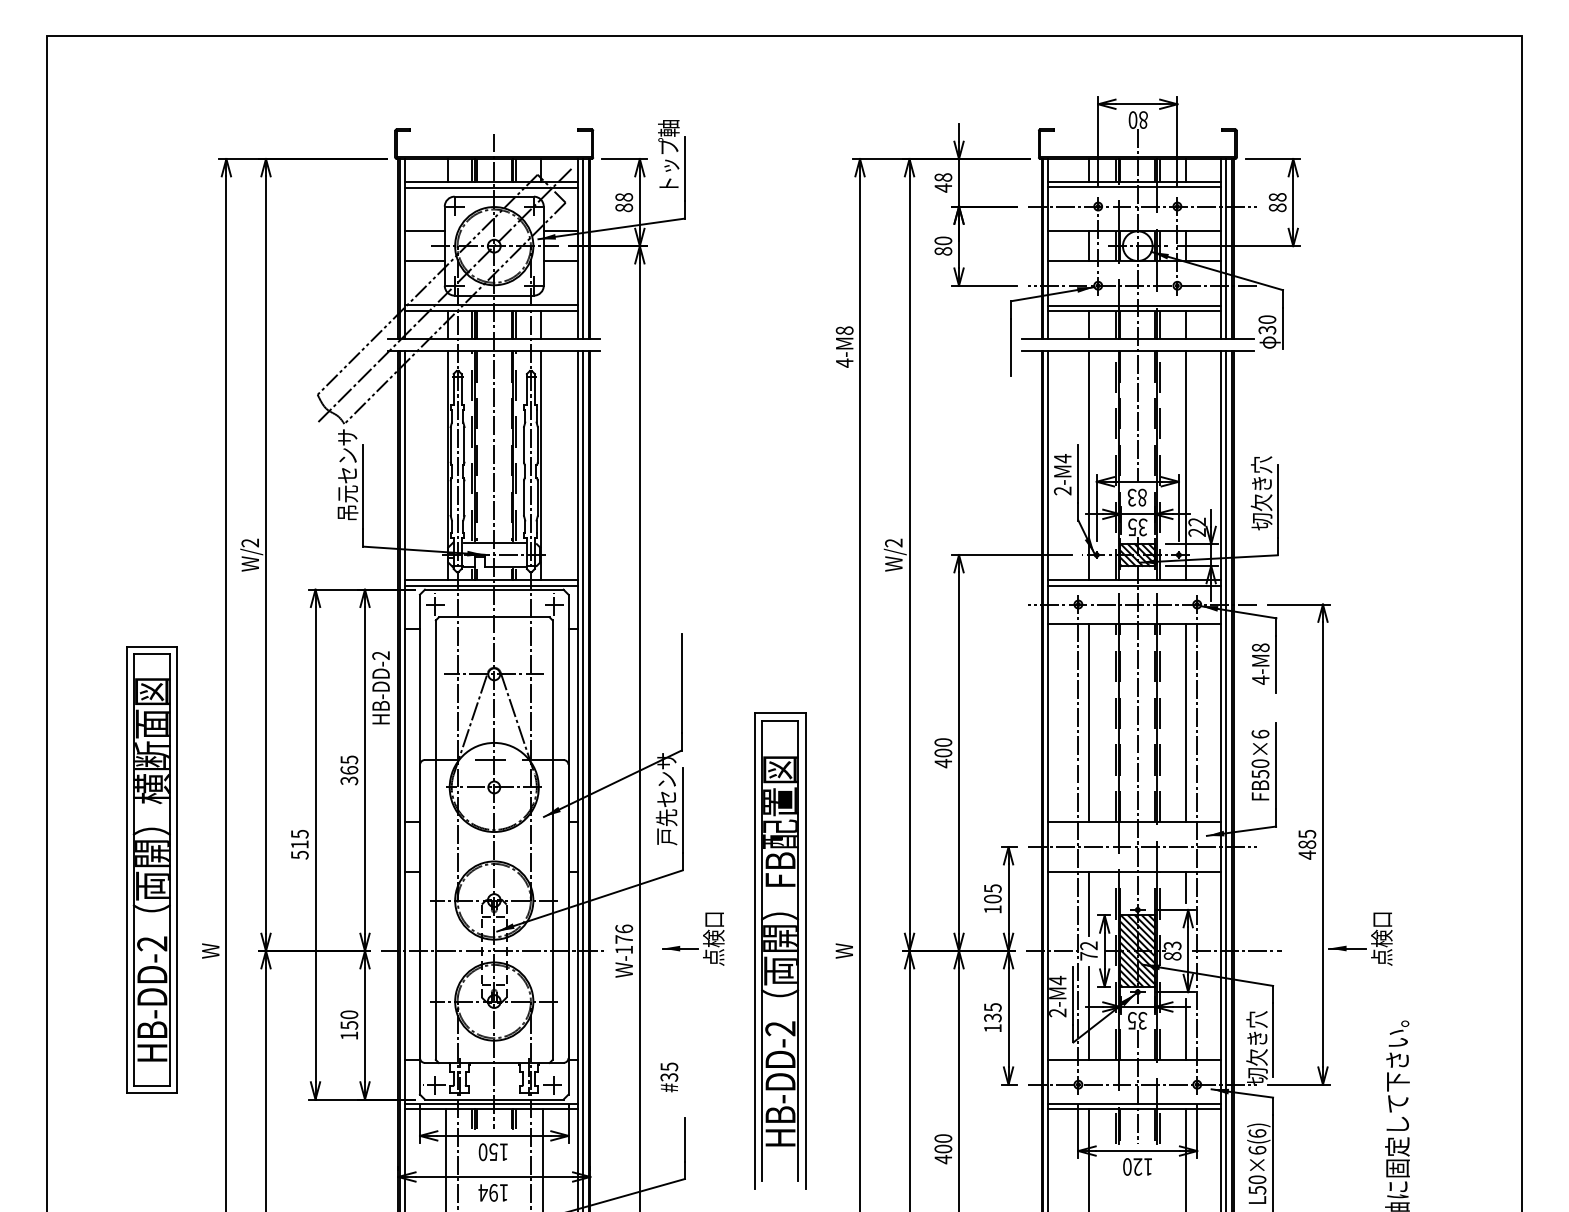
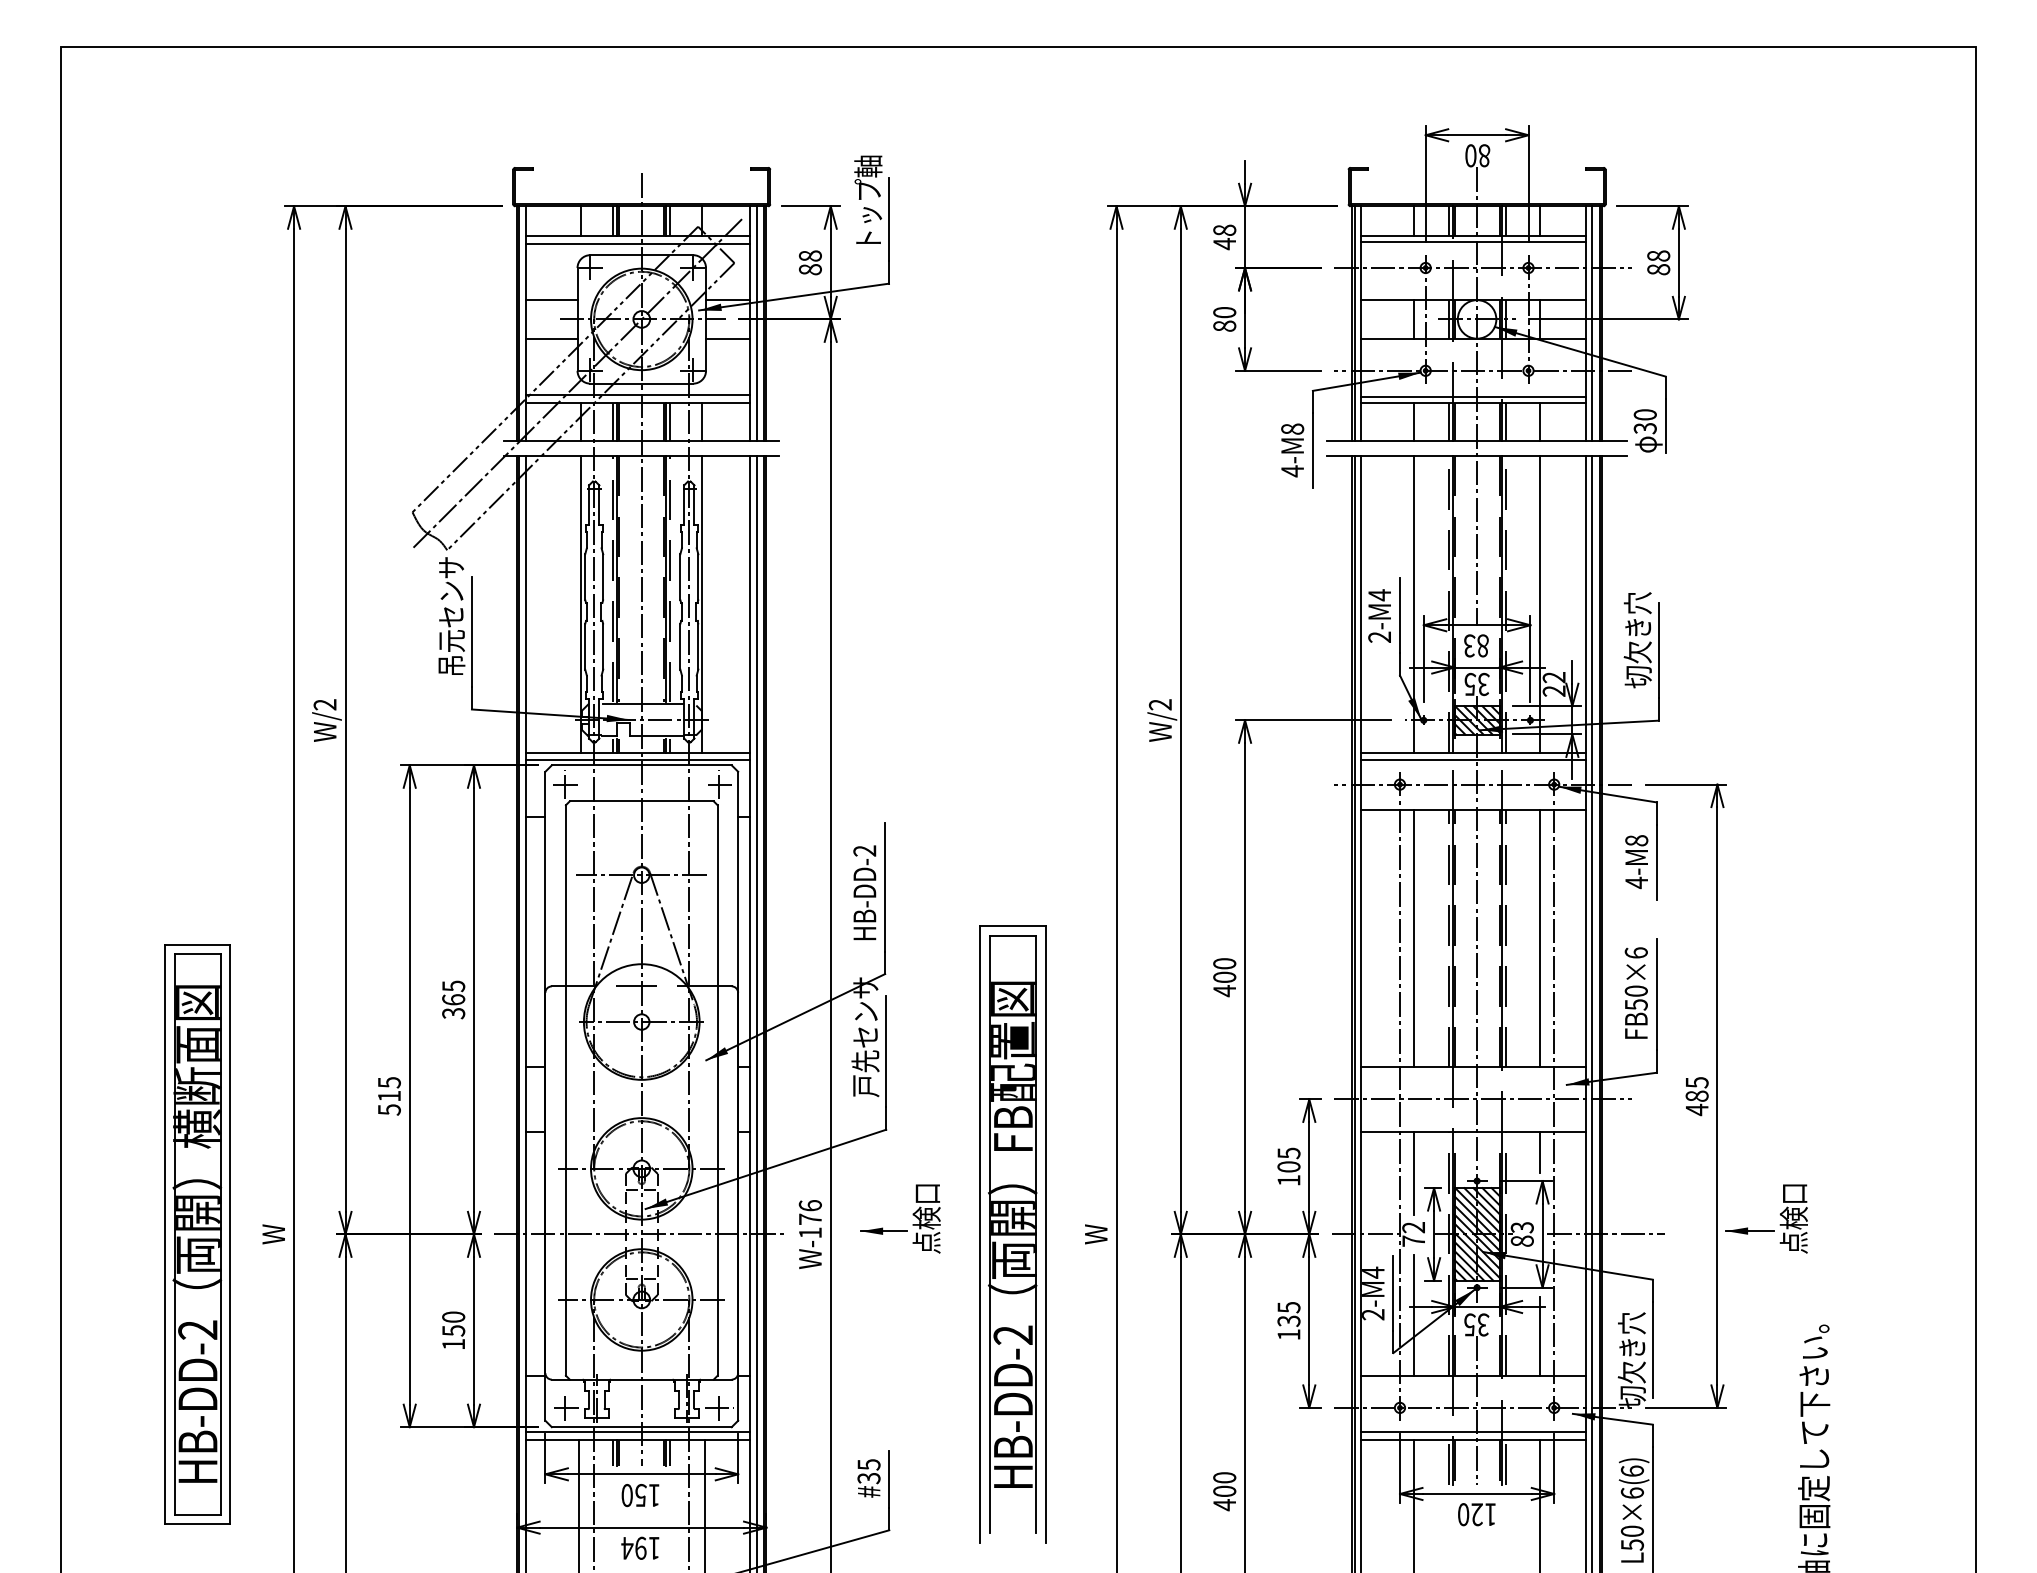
text: (844, 347) -> (1292, 450), moved
text: (380, 687) -> (864, 892), moved
part: (152, 870) -> (197, 1234), moved
text: (668, 1077) -> (868, 1478), moved

